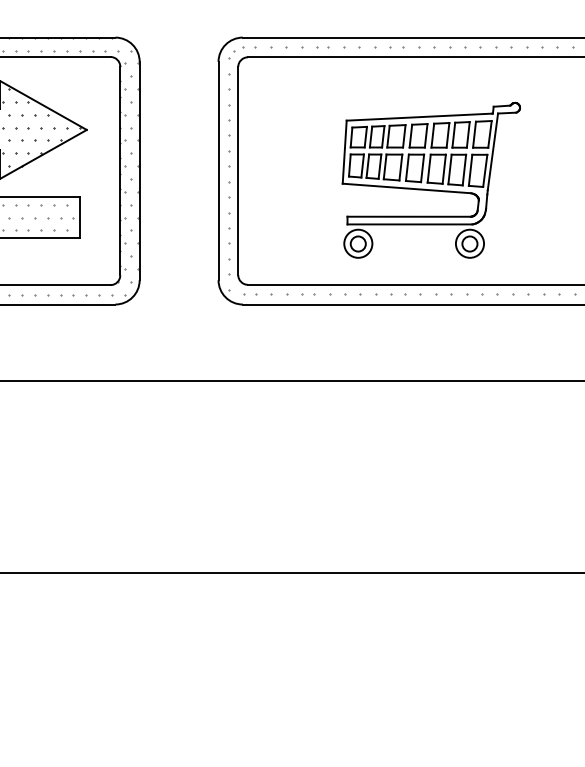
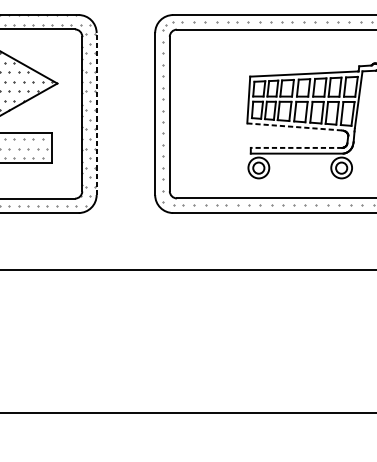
line: (139, 170) -> (96, 113), solid -> dashed
line: (407, 188) -> (295, 126), solid -> dashed
line: (409, 216) -> (296, 147), solid -> dashed

